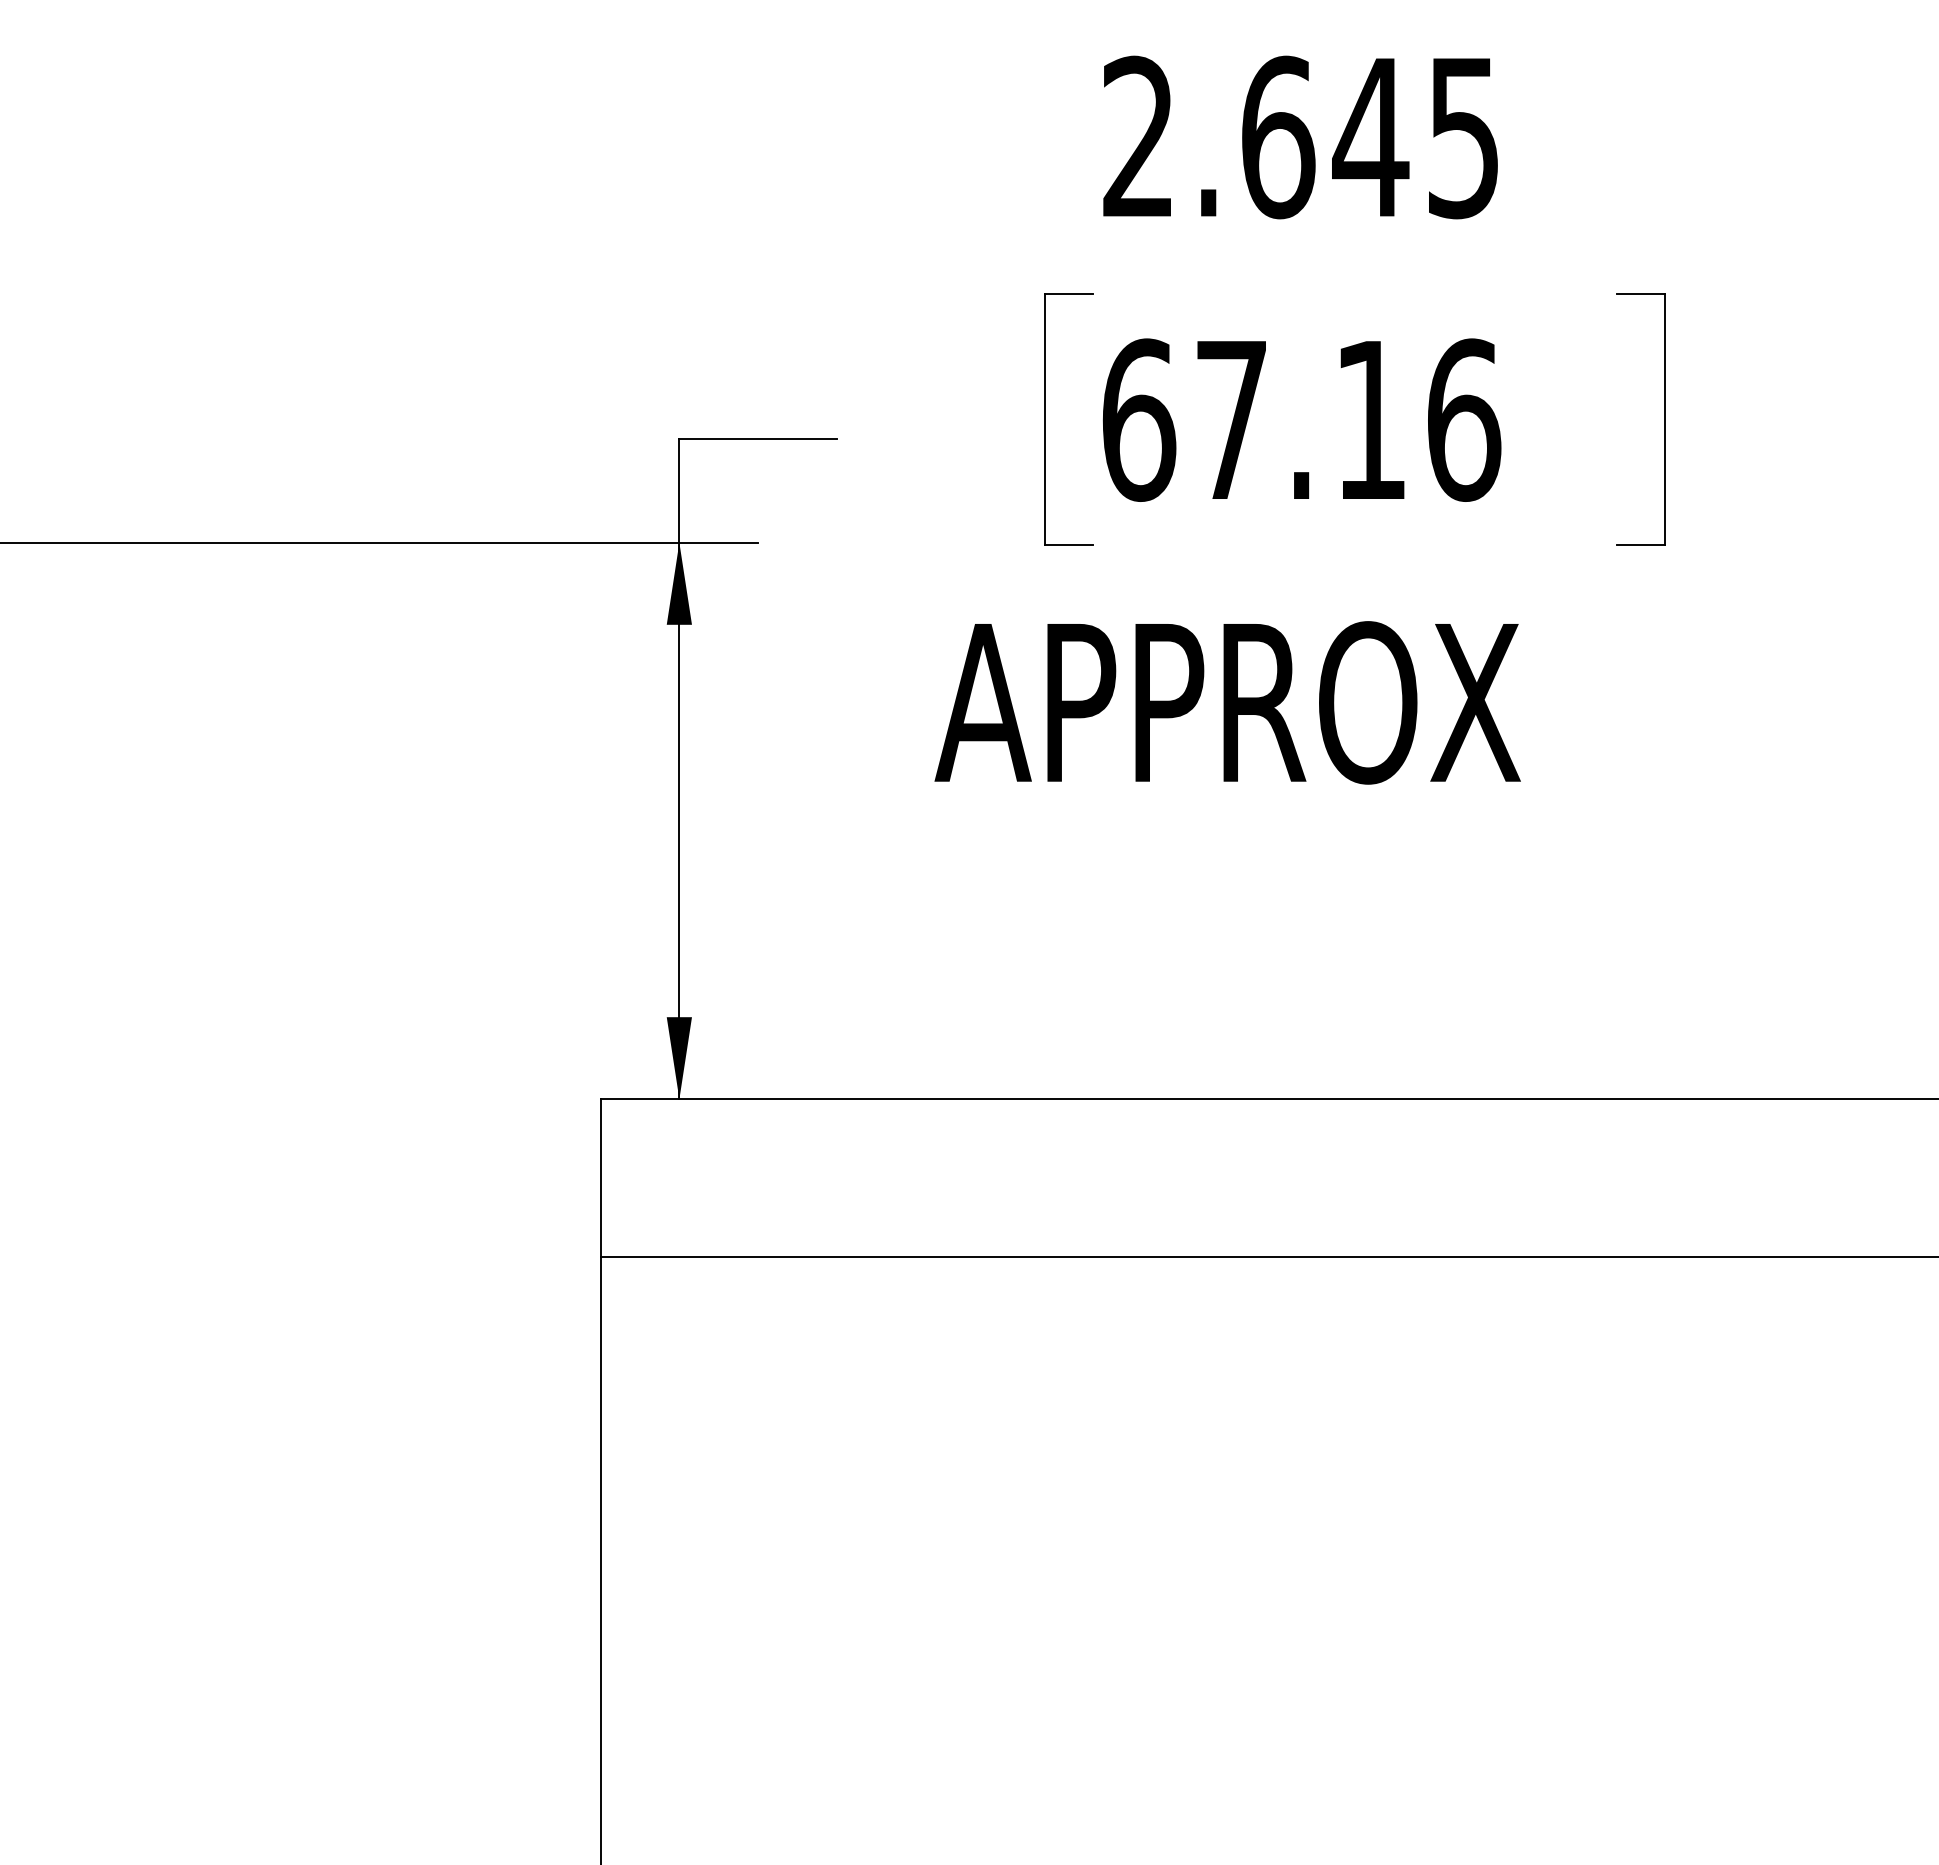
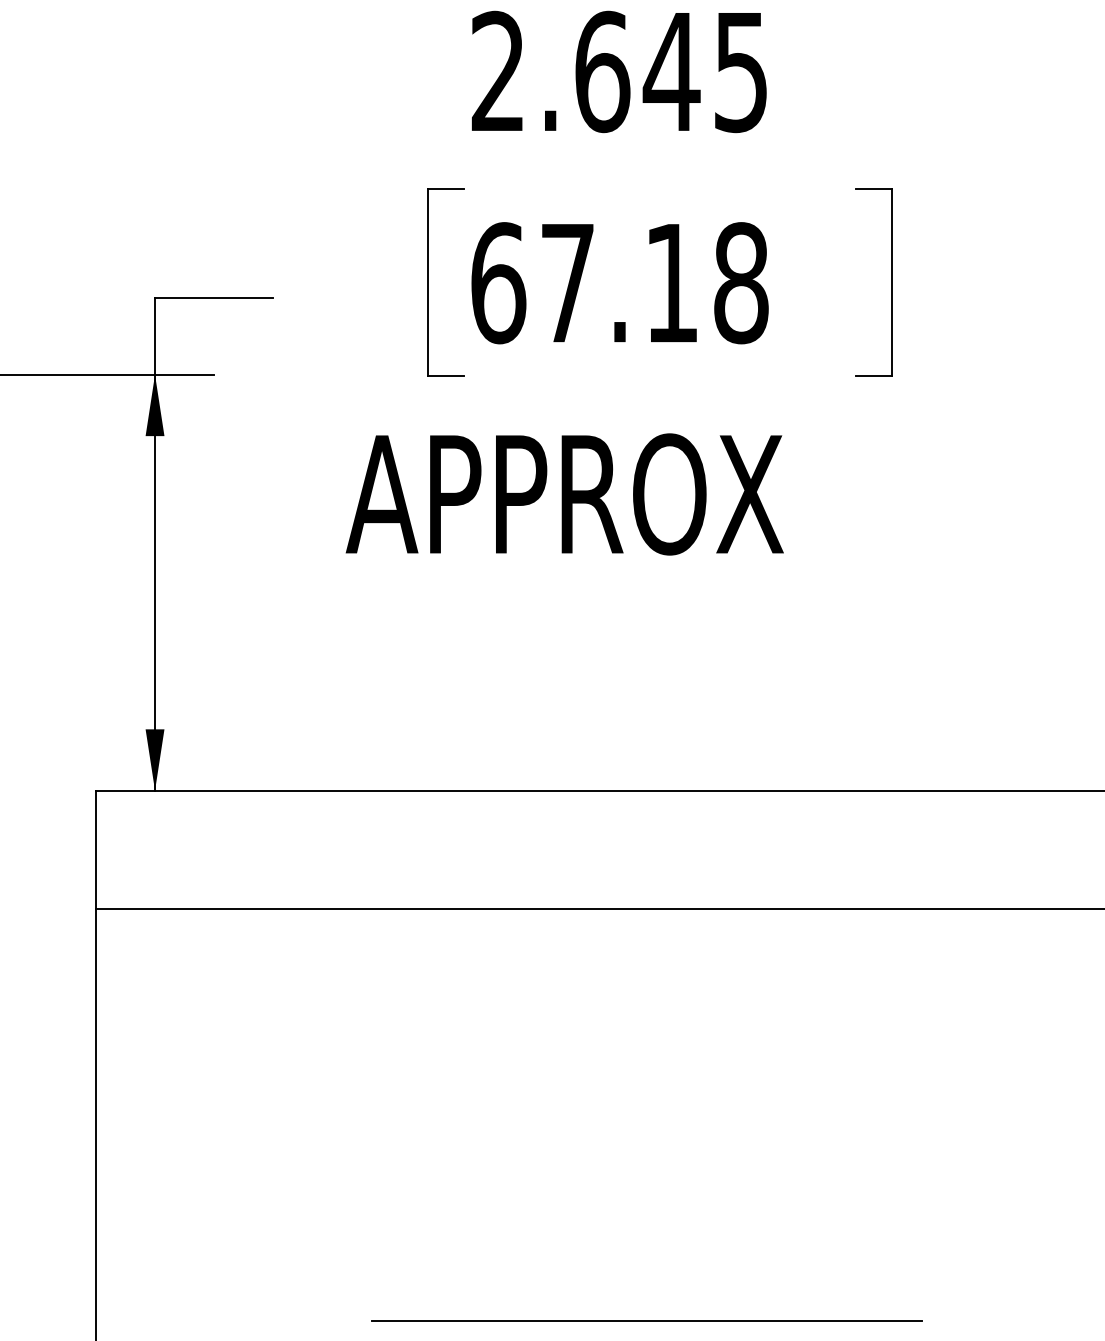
text: (1464, 419) -> (741, 282), 67.16 -> 67.18
line: (1337, 1809) -> (646, 1321), added

